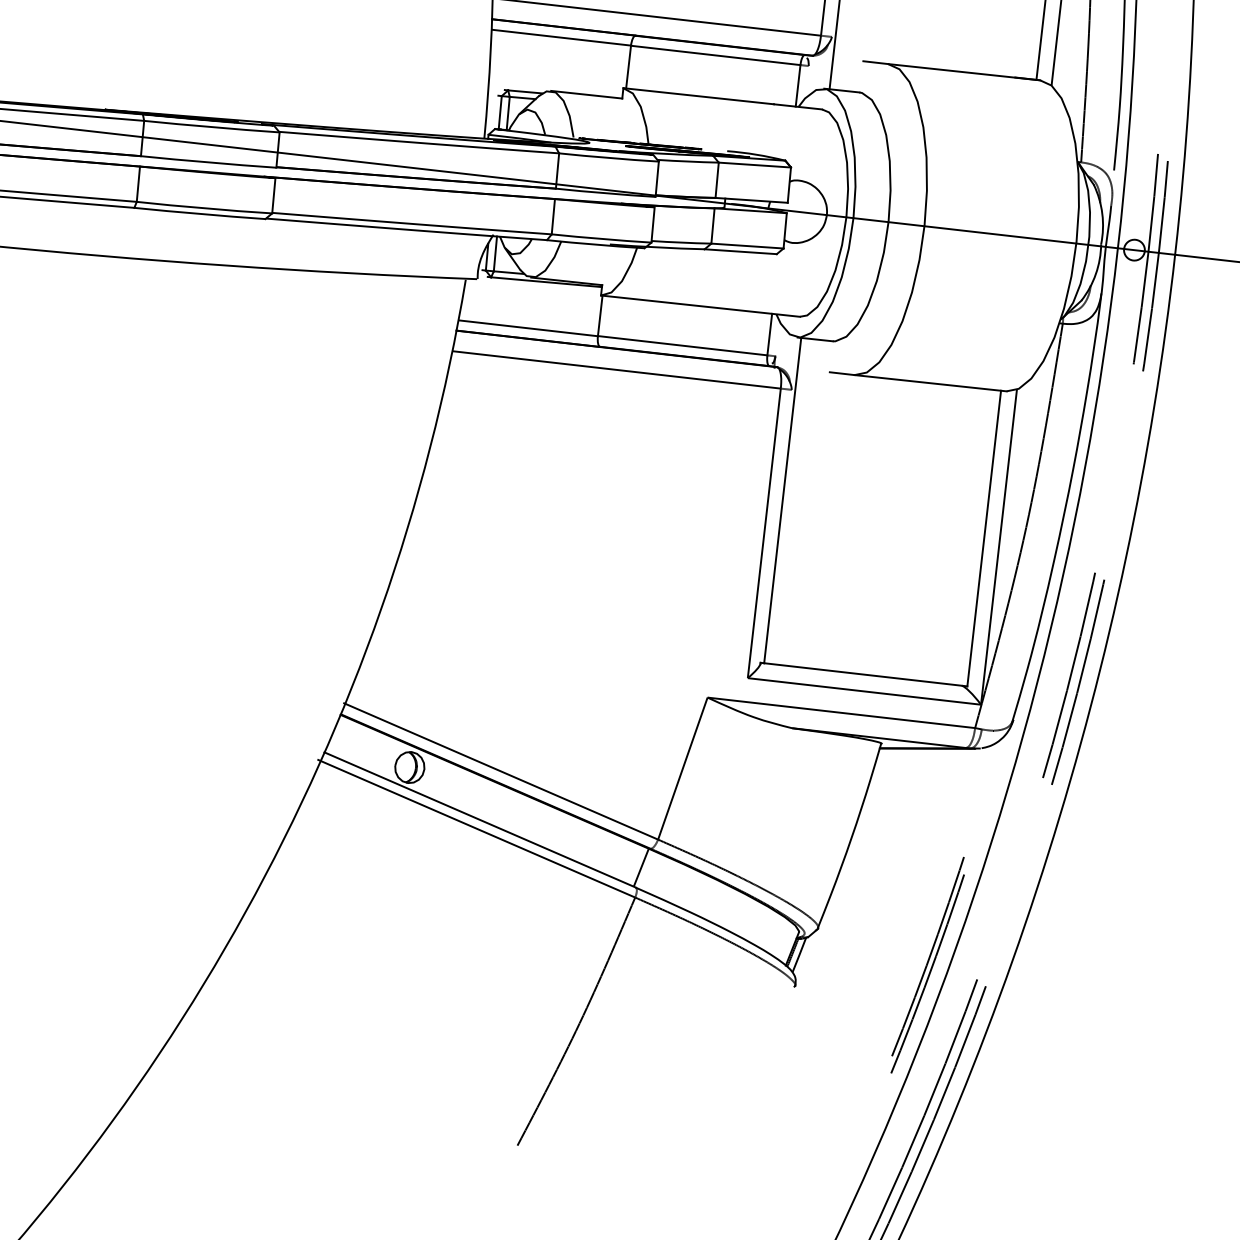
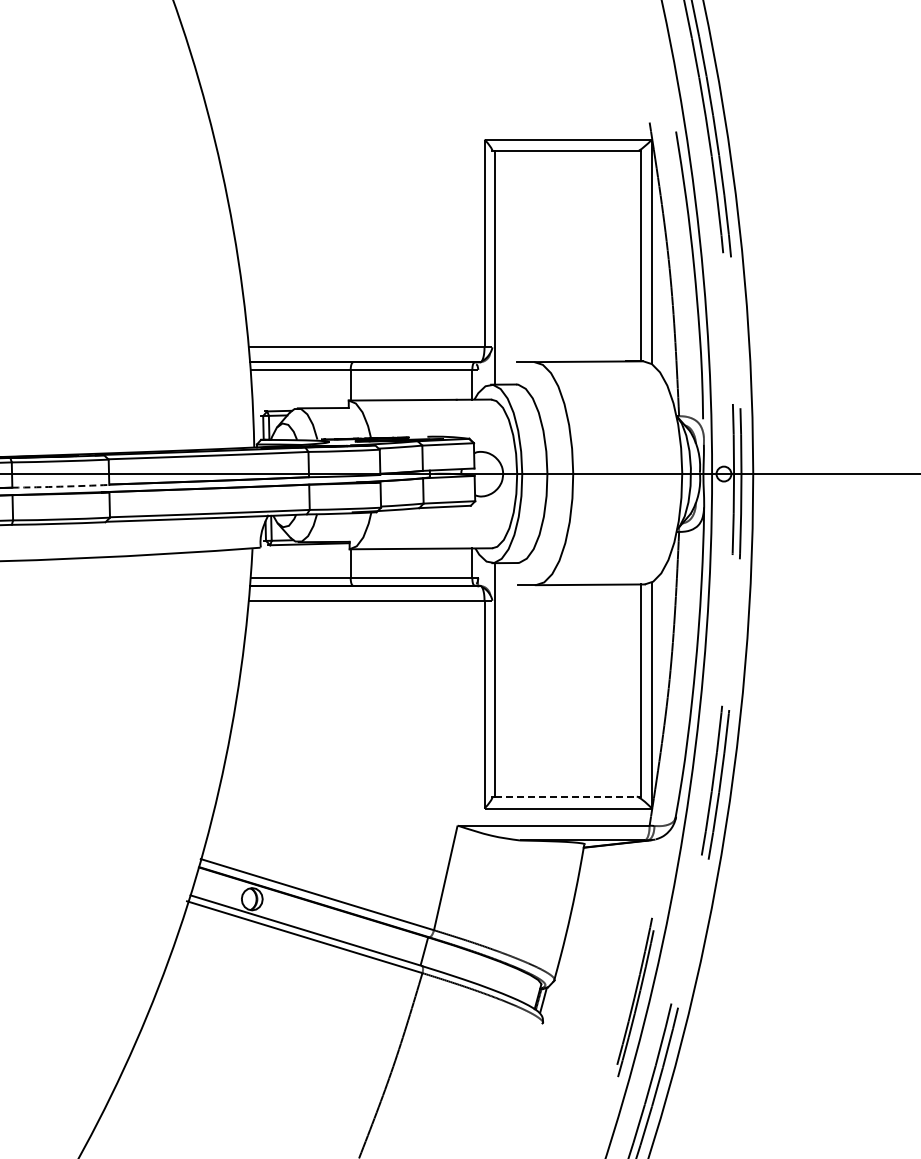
arc: (208, 162) -> (60, 486), solid -> dashed
line: (865, 674) -> (567, 796), solid -> dashed

